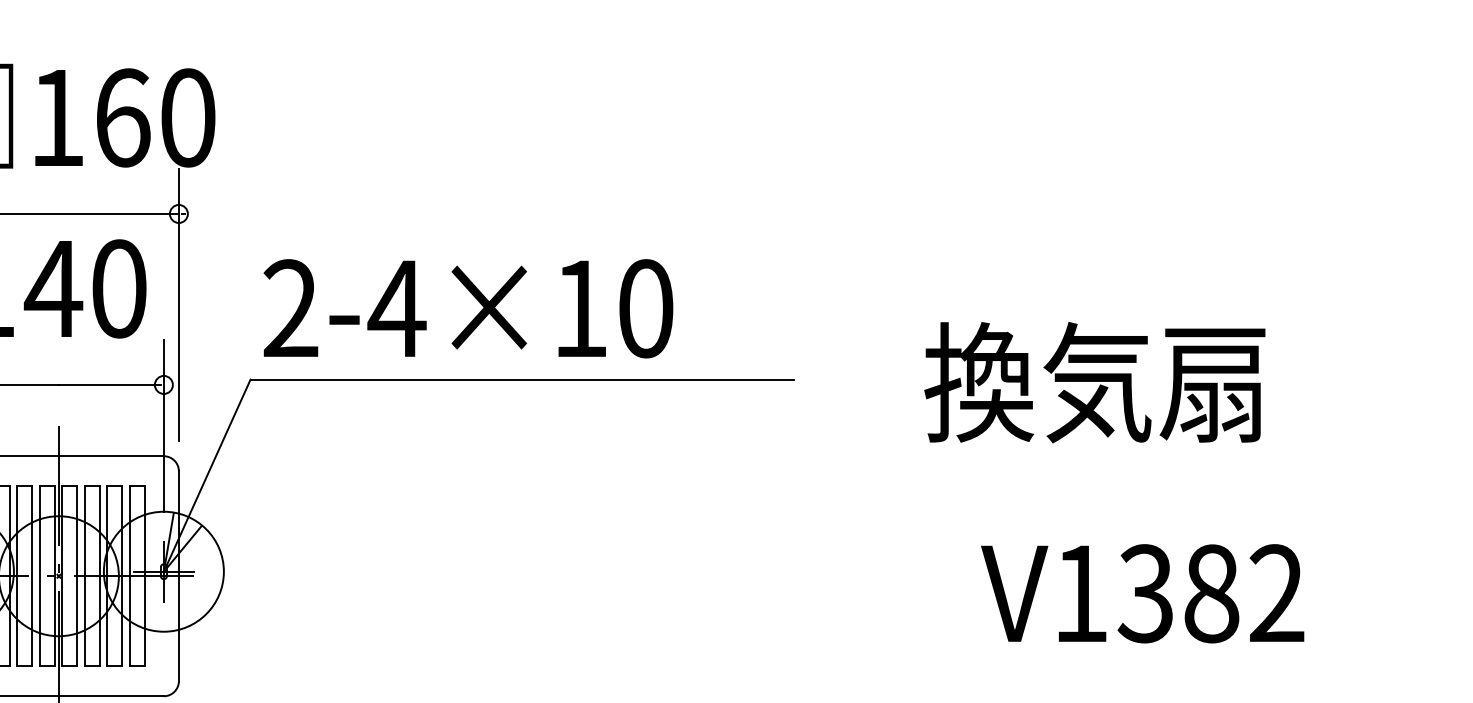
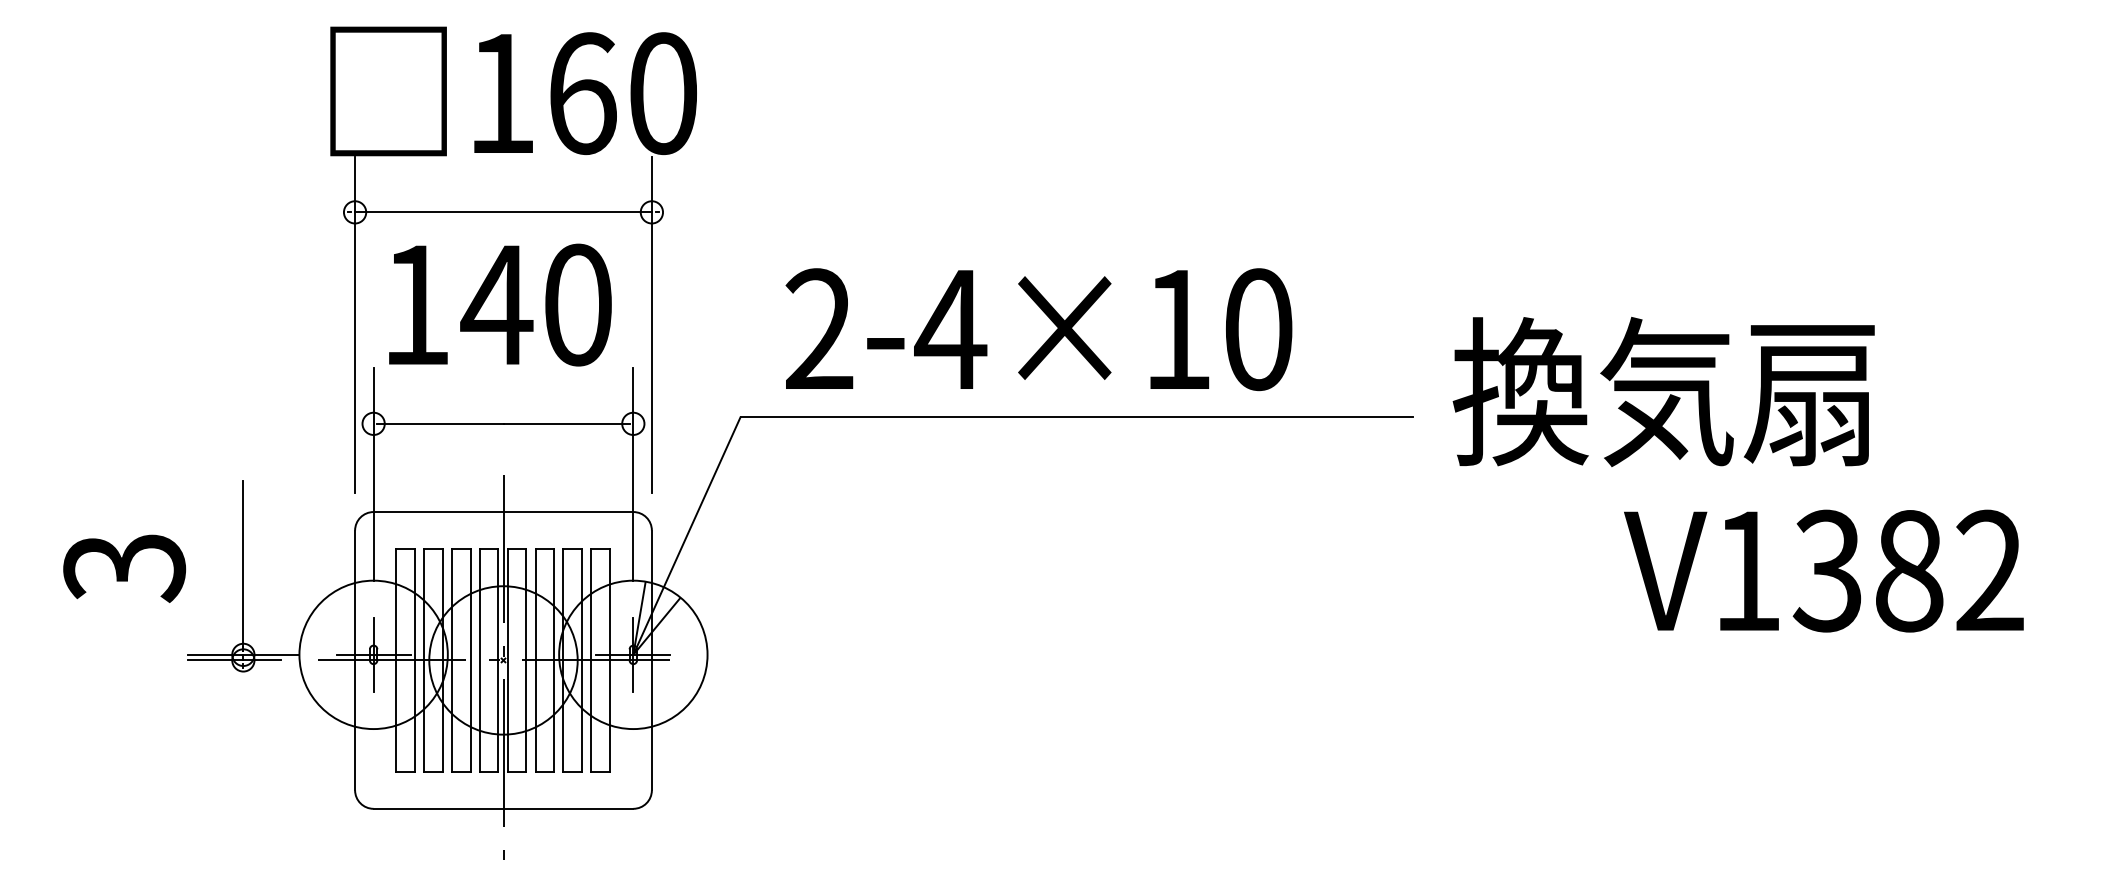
text: (468, 308) -> (1038, 329), moved
text: (1094, 382) -> (1663, 391), moved
text: (1142, 593) -> (1823, 570), moved

